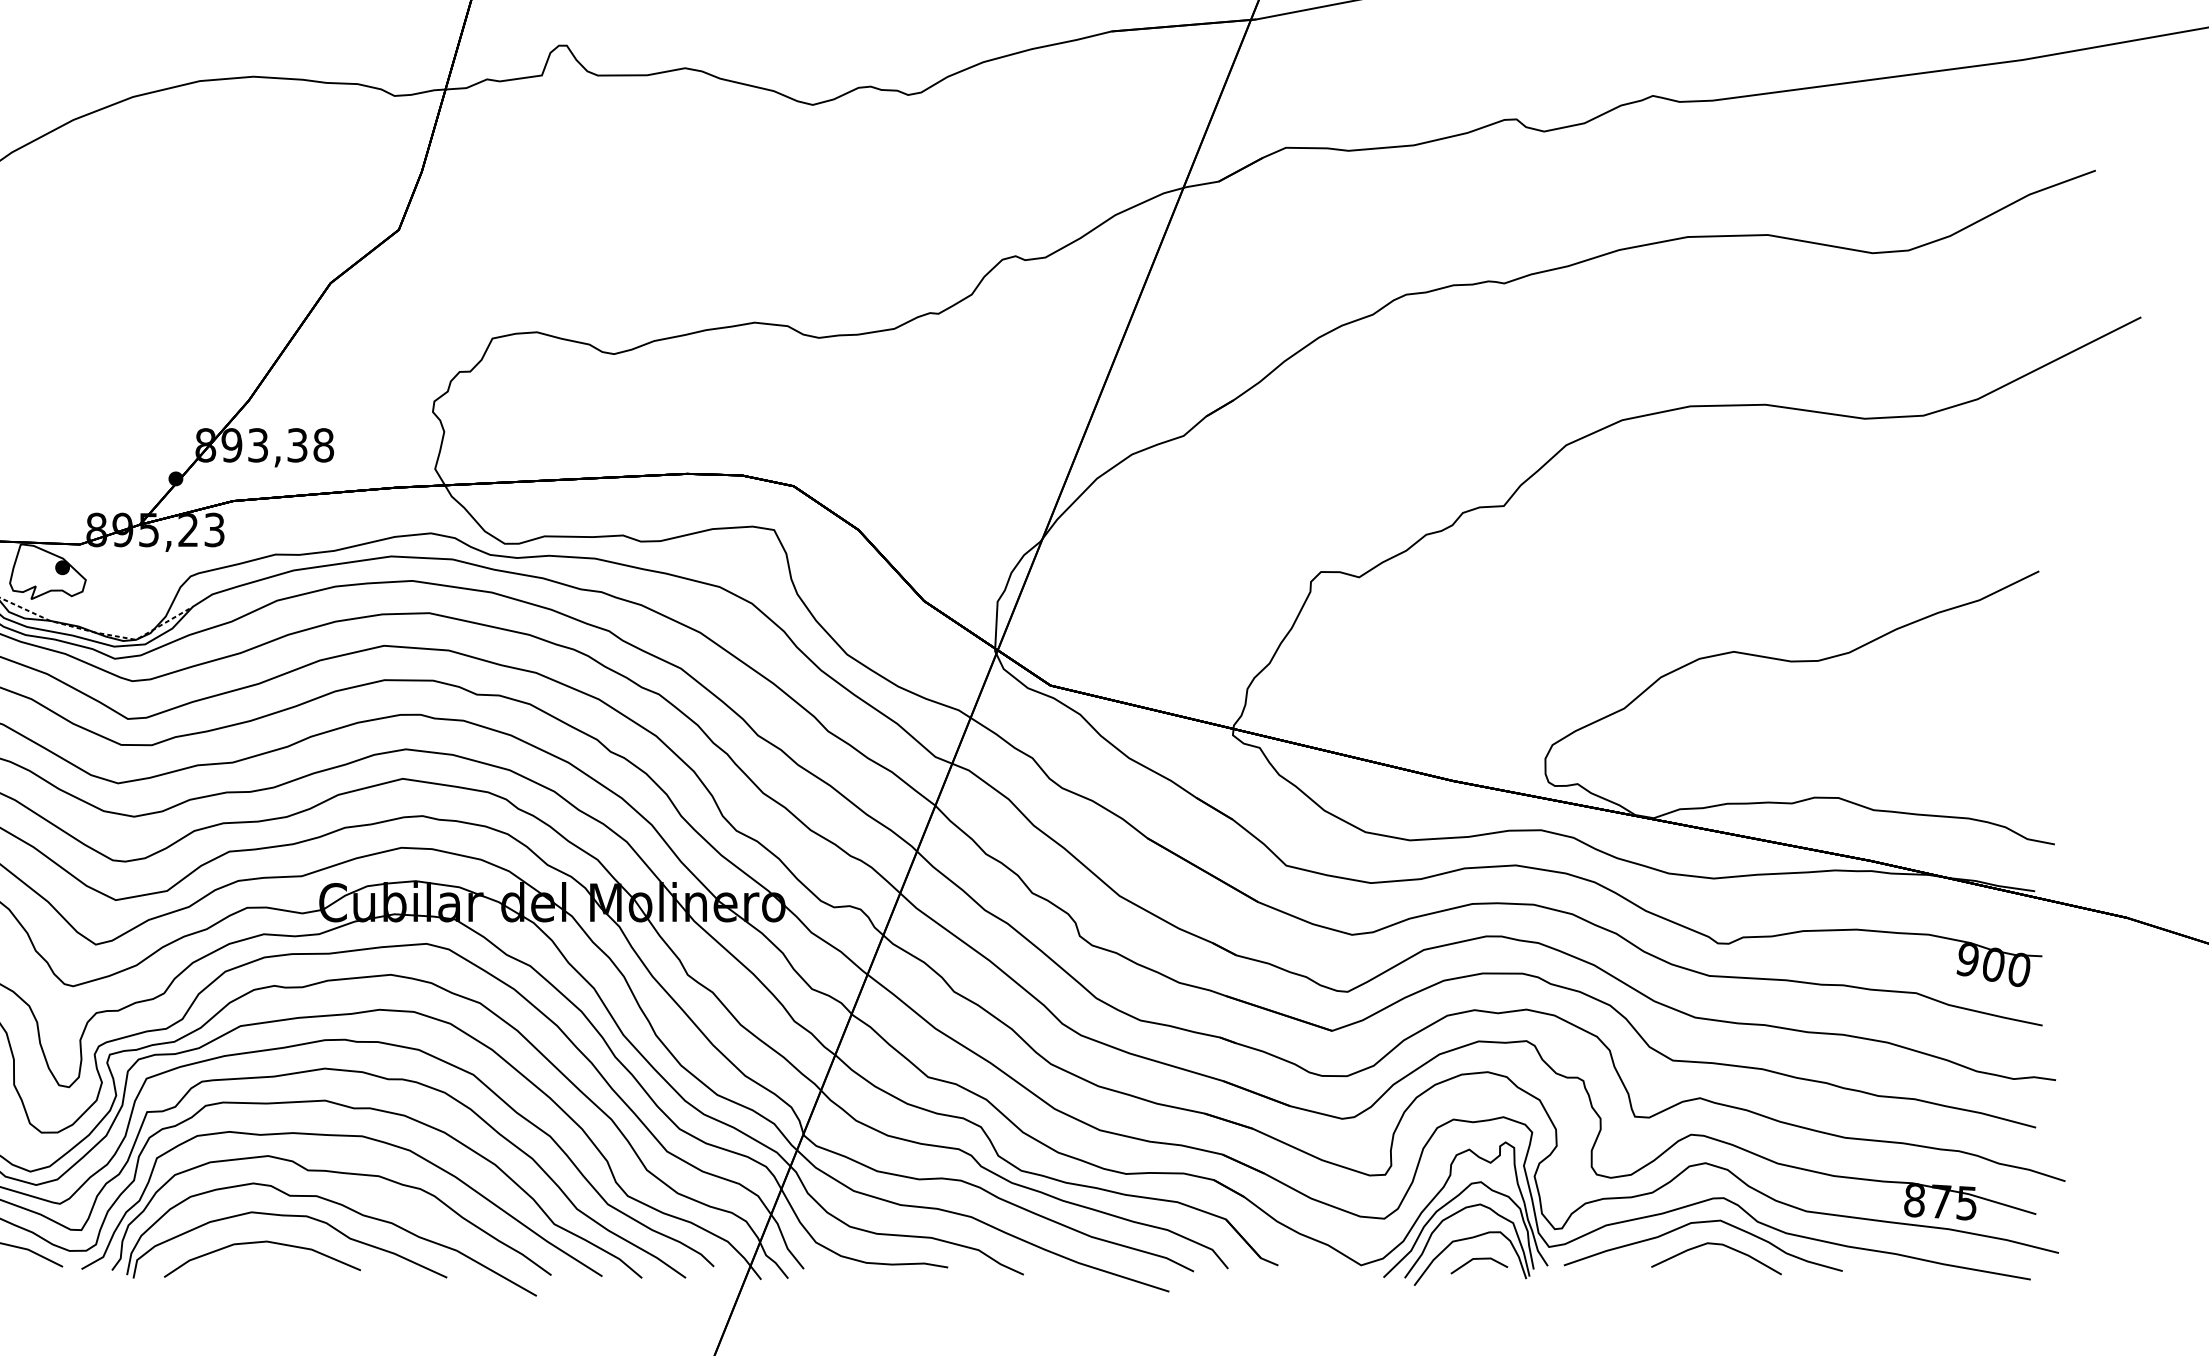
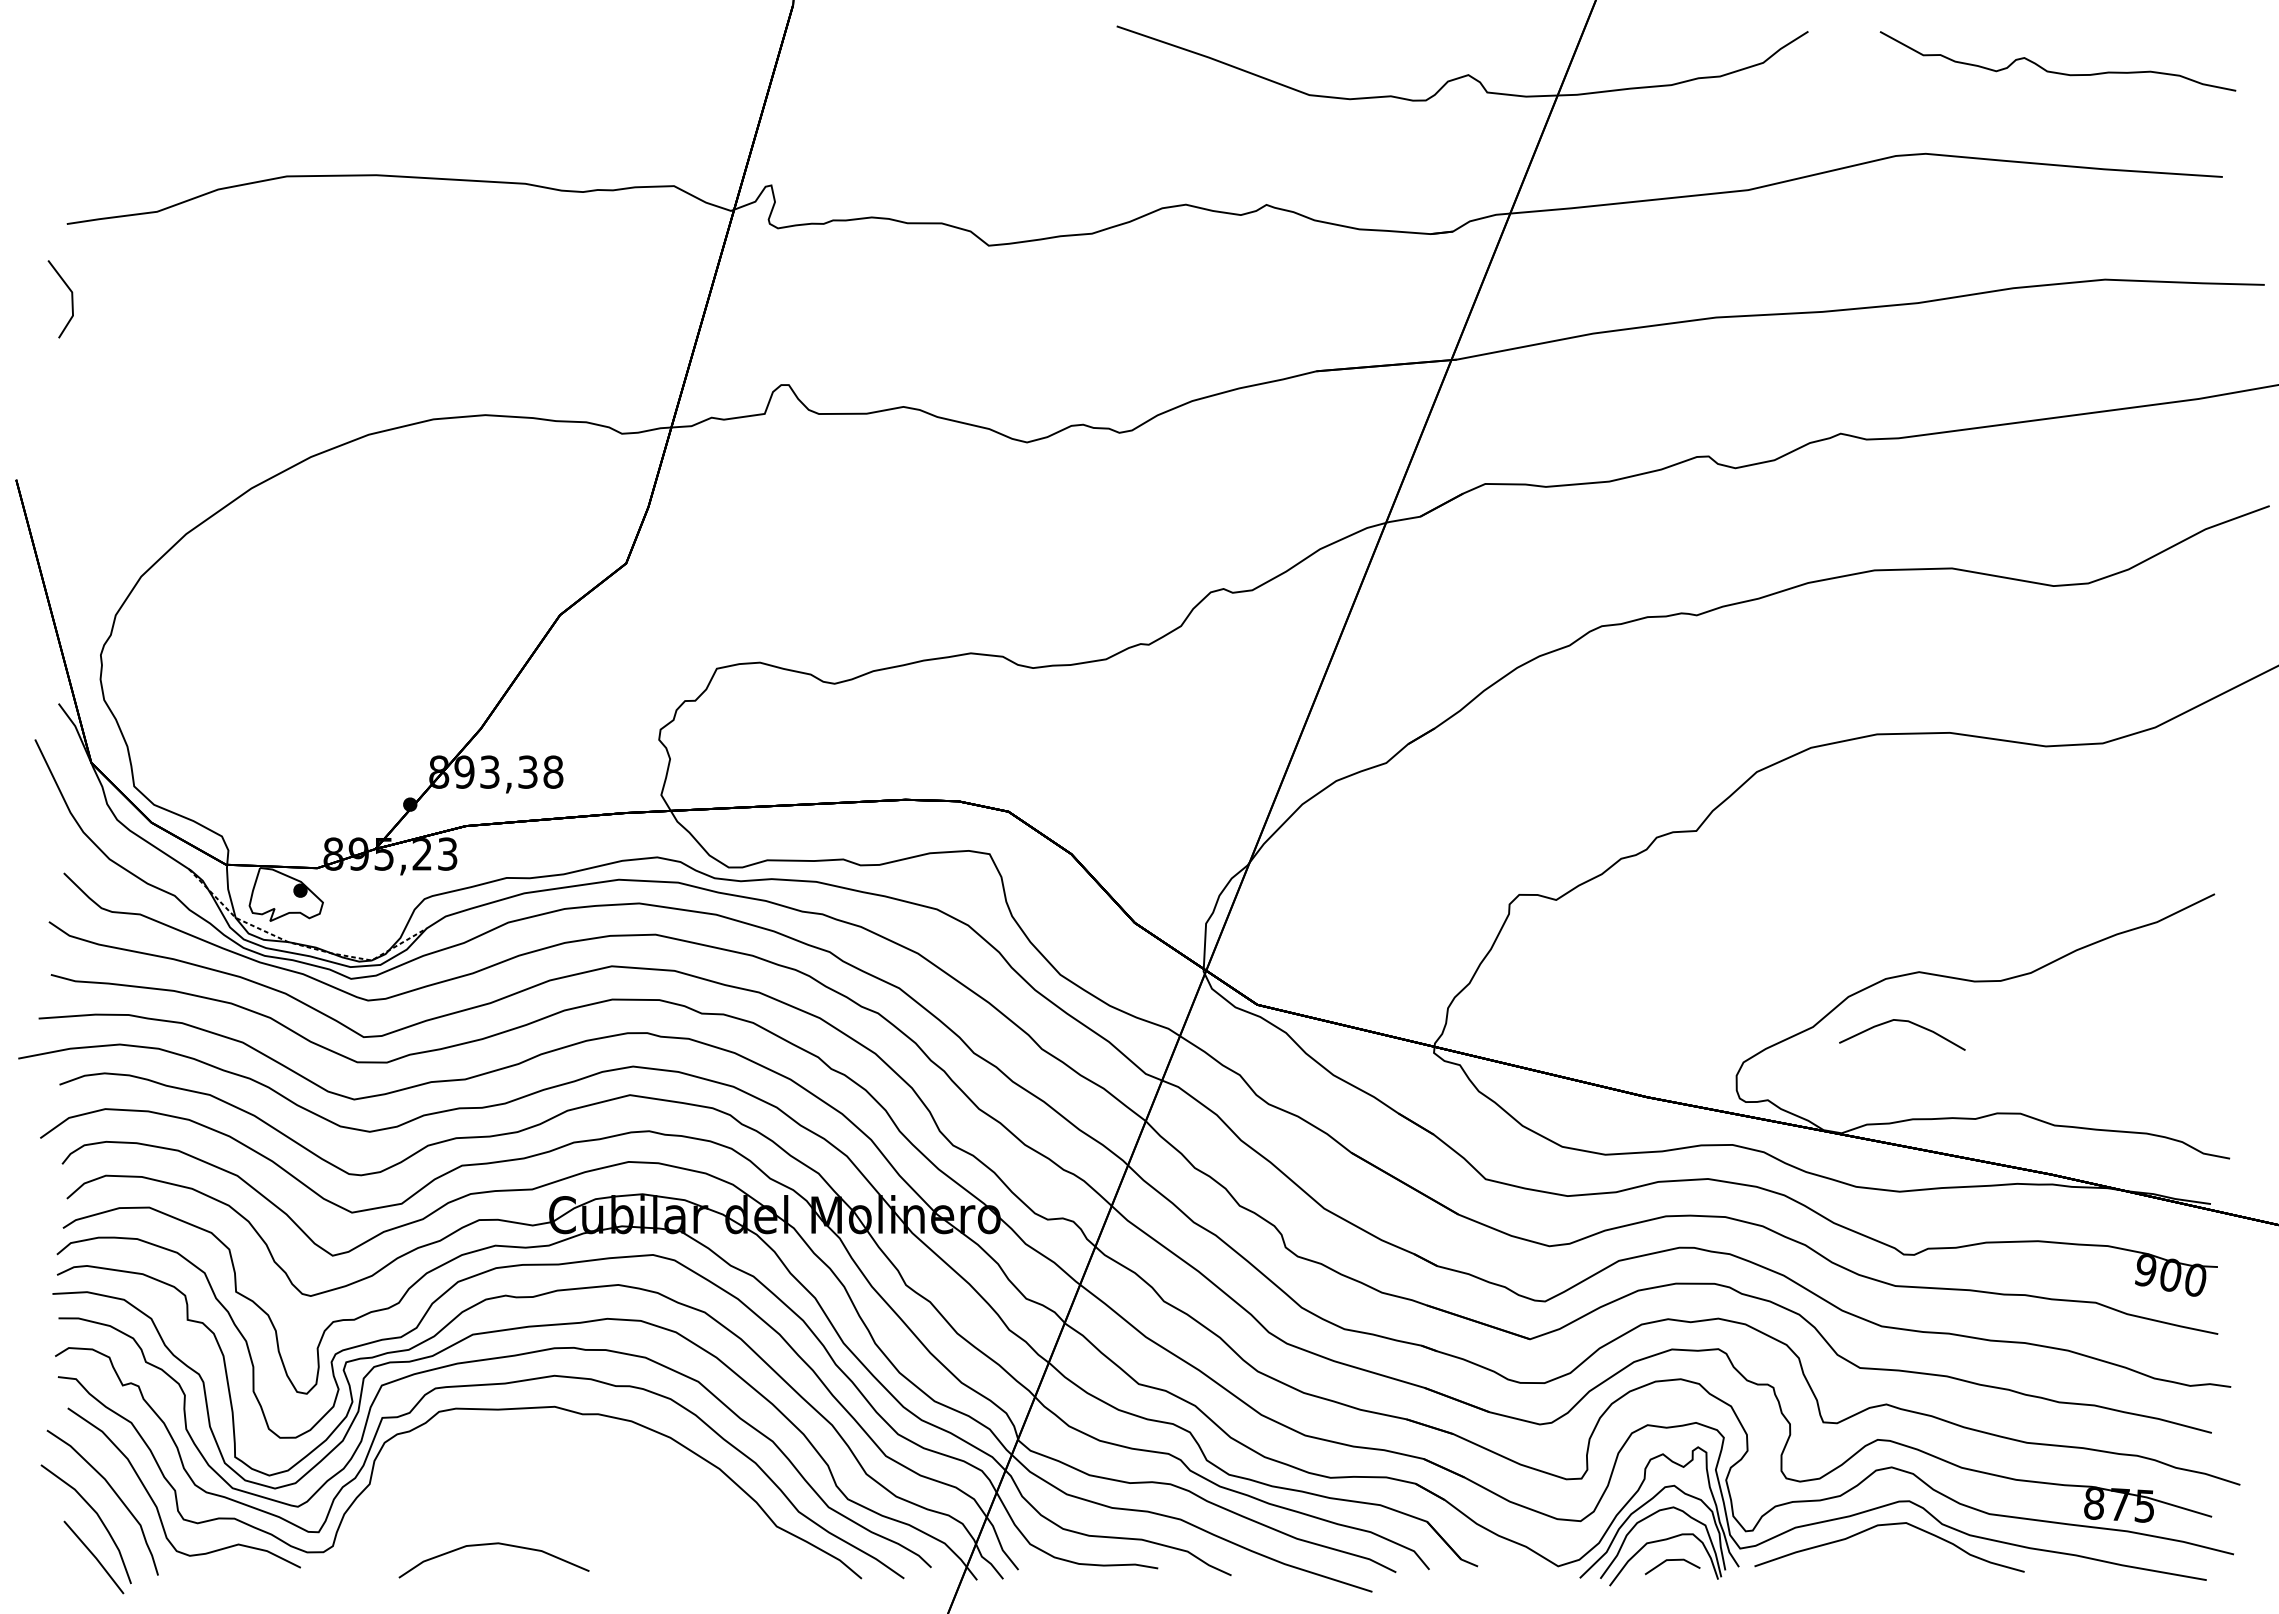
part: (342, 1206) -> (571, 1509), removed
curve: (1716, 1244) -> (1902, 1021), moved

